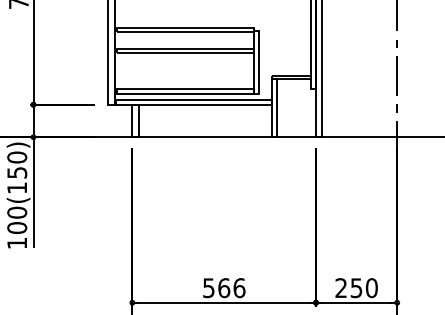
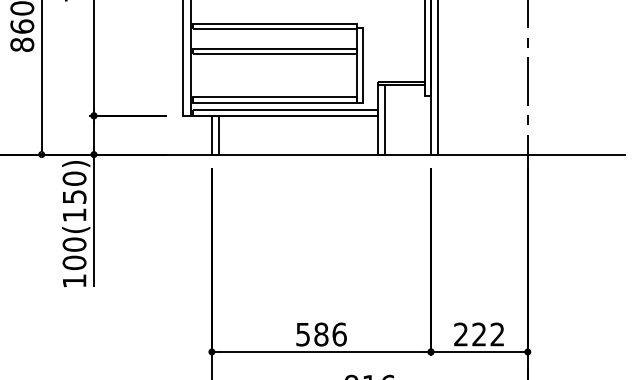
text: (224, 288) -> (321, 334), 566 -> 586
text: (364, 288) -> (488, 334), 250 -> 222

